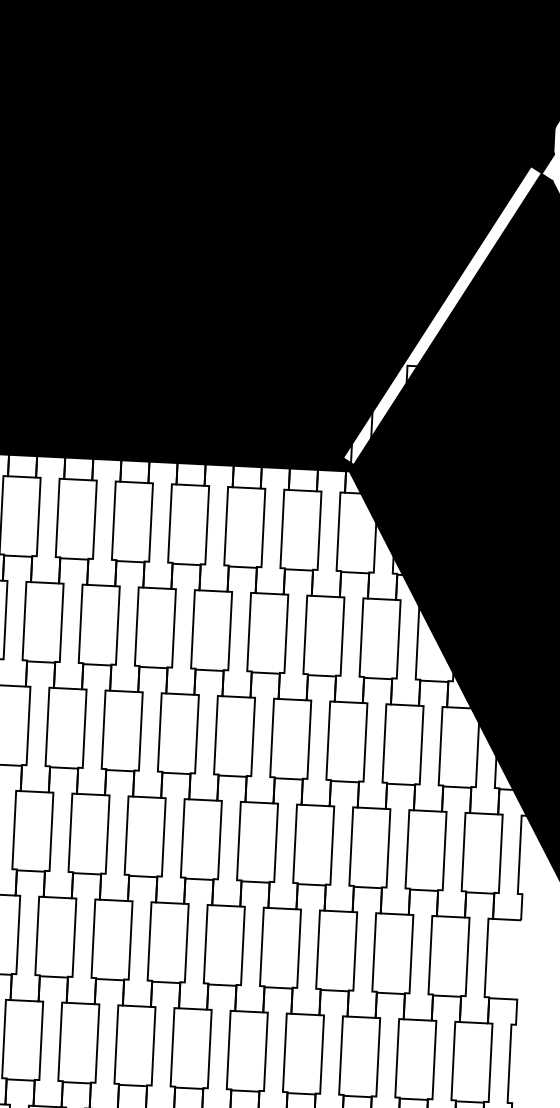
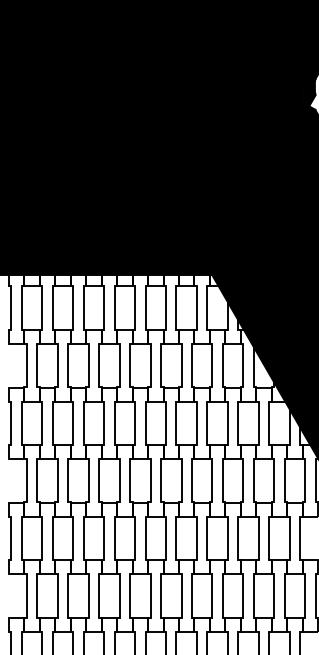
fill: (441, 315) -> (258, 186), added

